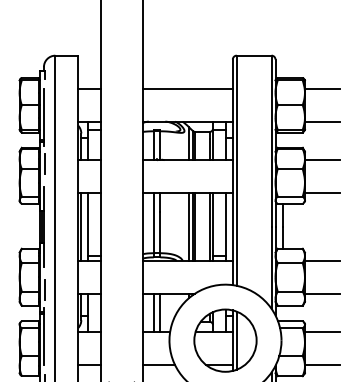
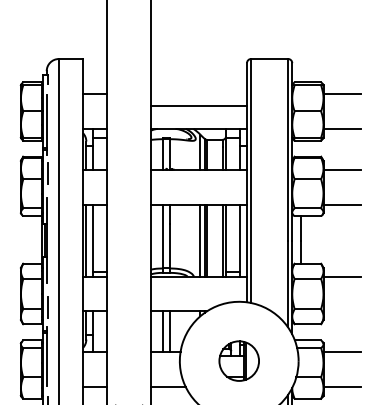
line: (187, 88) -> (198, 105), moved
line: (322, 293) -> (342, 311), removed
part: (225, 340) -> (239, 361), size x0.6

